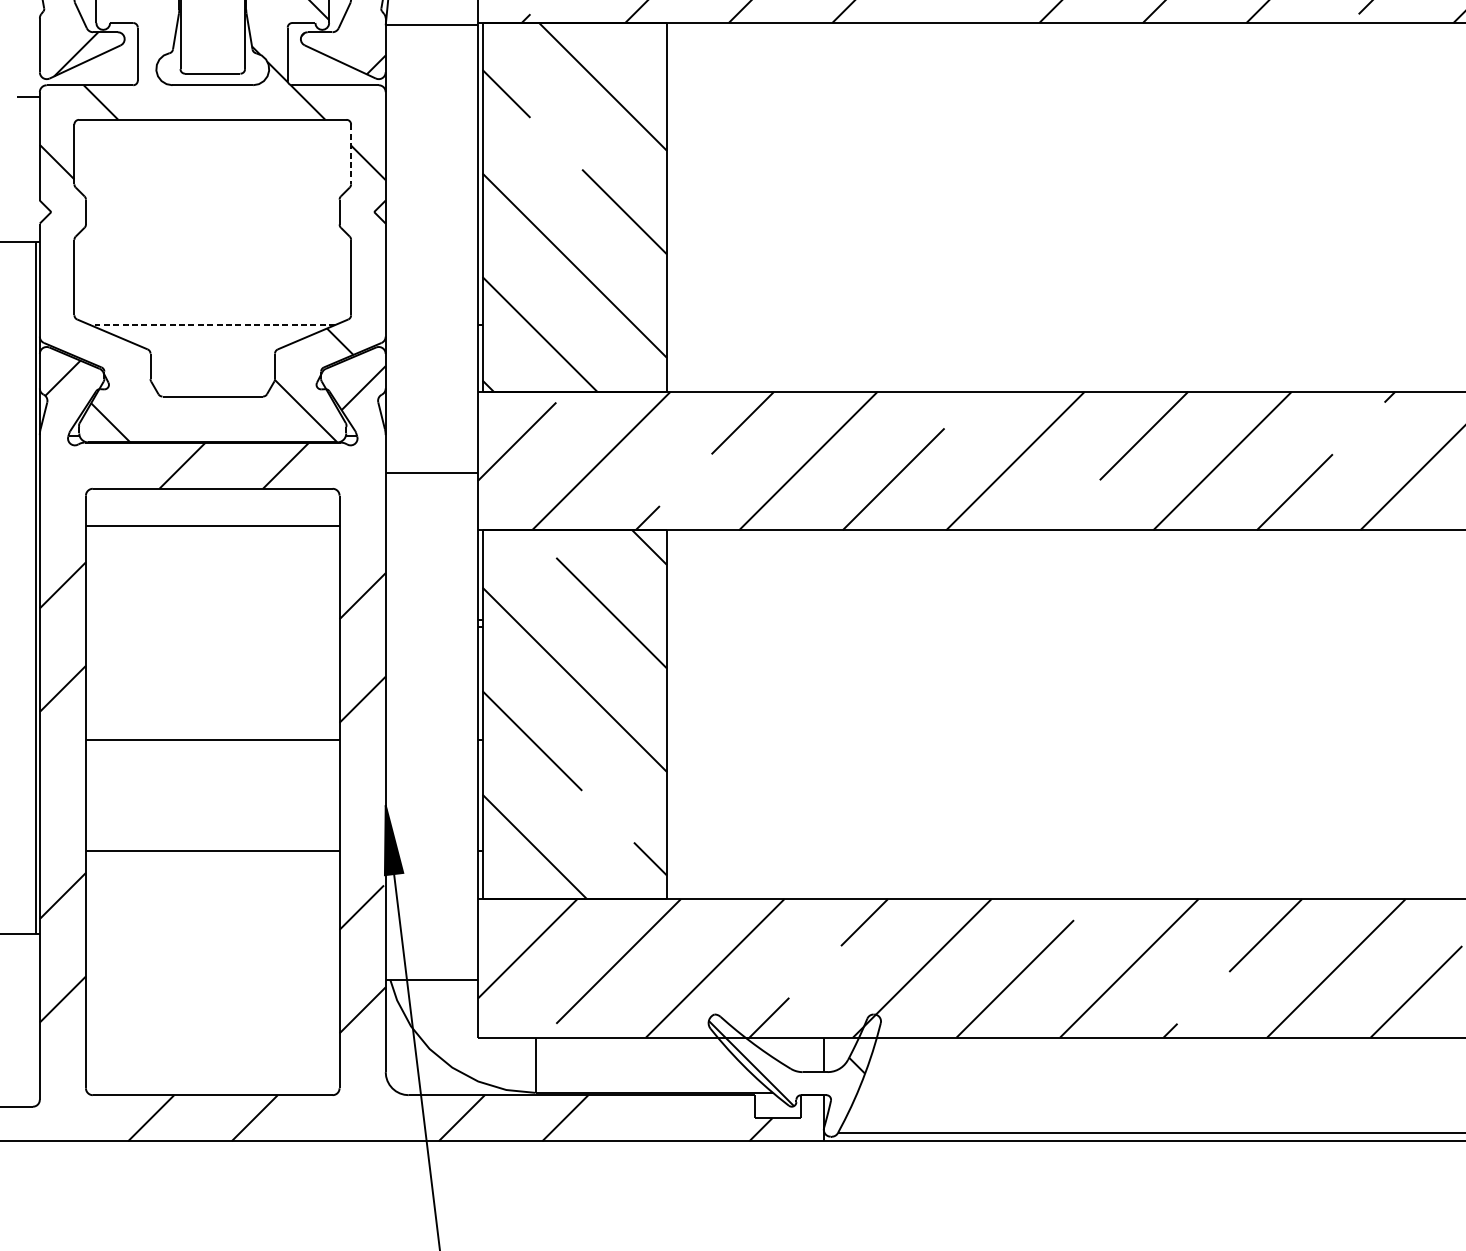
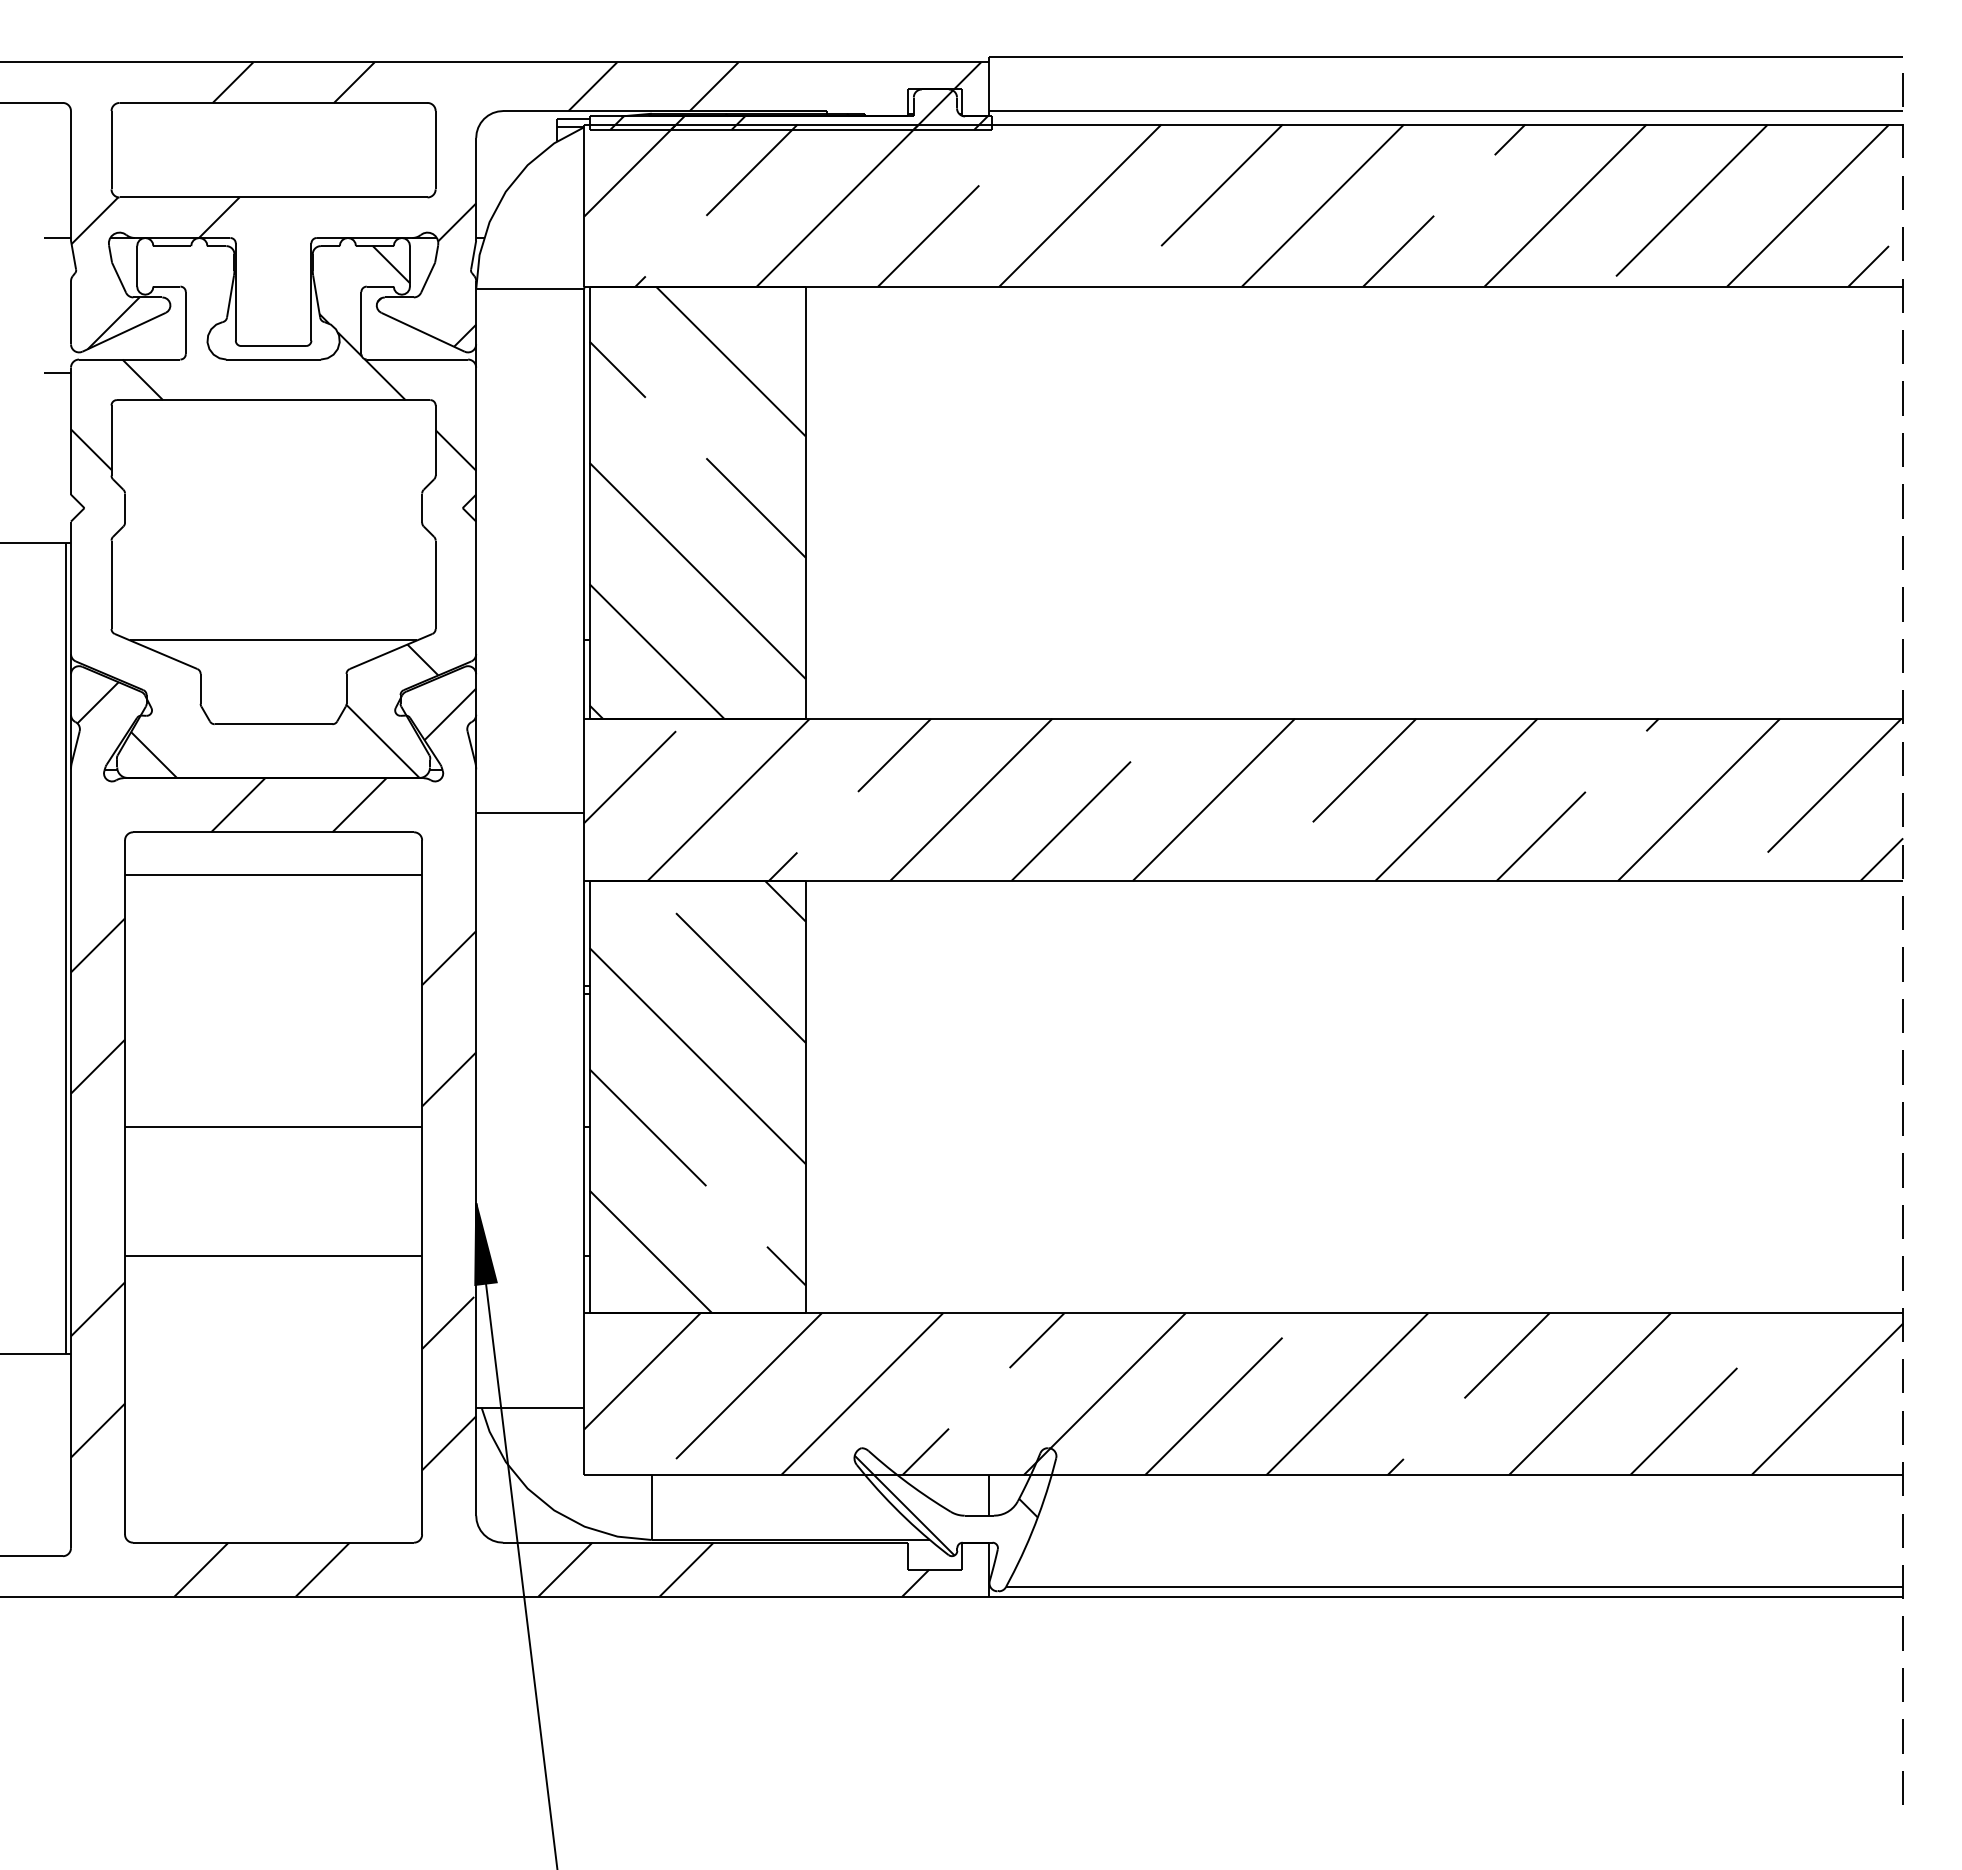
line: (350, 155) -> (435, 441), dashed -> solid
line: (212, 325) -> (273, 640), dashed -> solid

